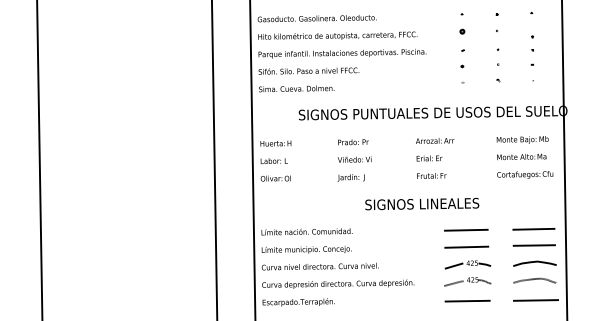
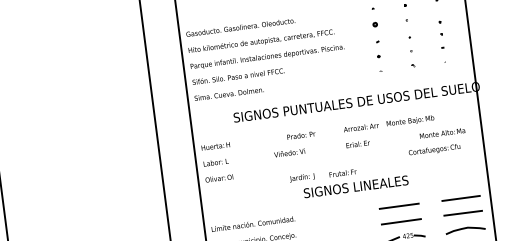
text: (522, 139) -> (410, 120), moved
text: (353, 142) -> (301, 135), moved
text: (525, 174) -> (434, 149), moved
text: (431, 175) -> (342, 172), moved
text: (350, 177) -> (301, 177), moved

